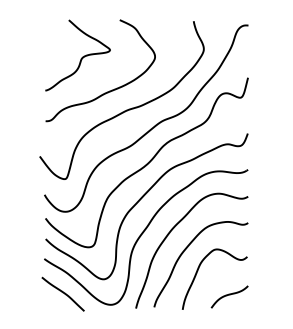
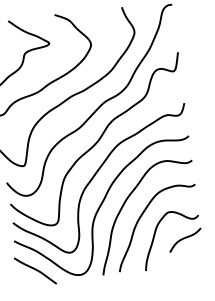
curve: (229, 295) -> (185, 238), moved

